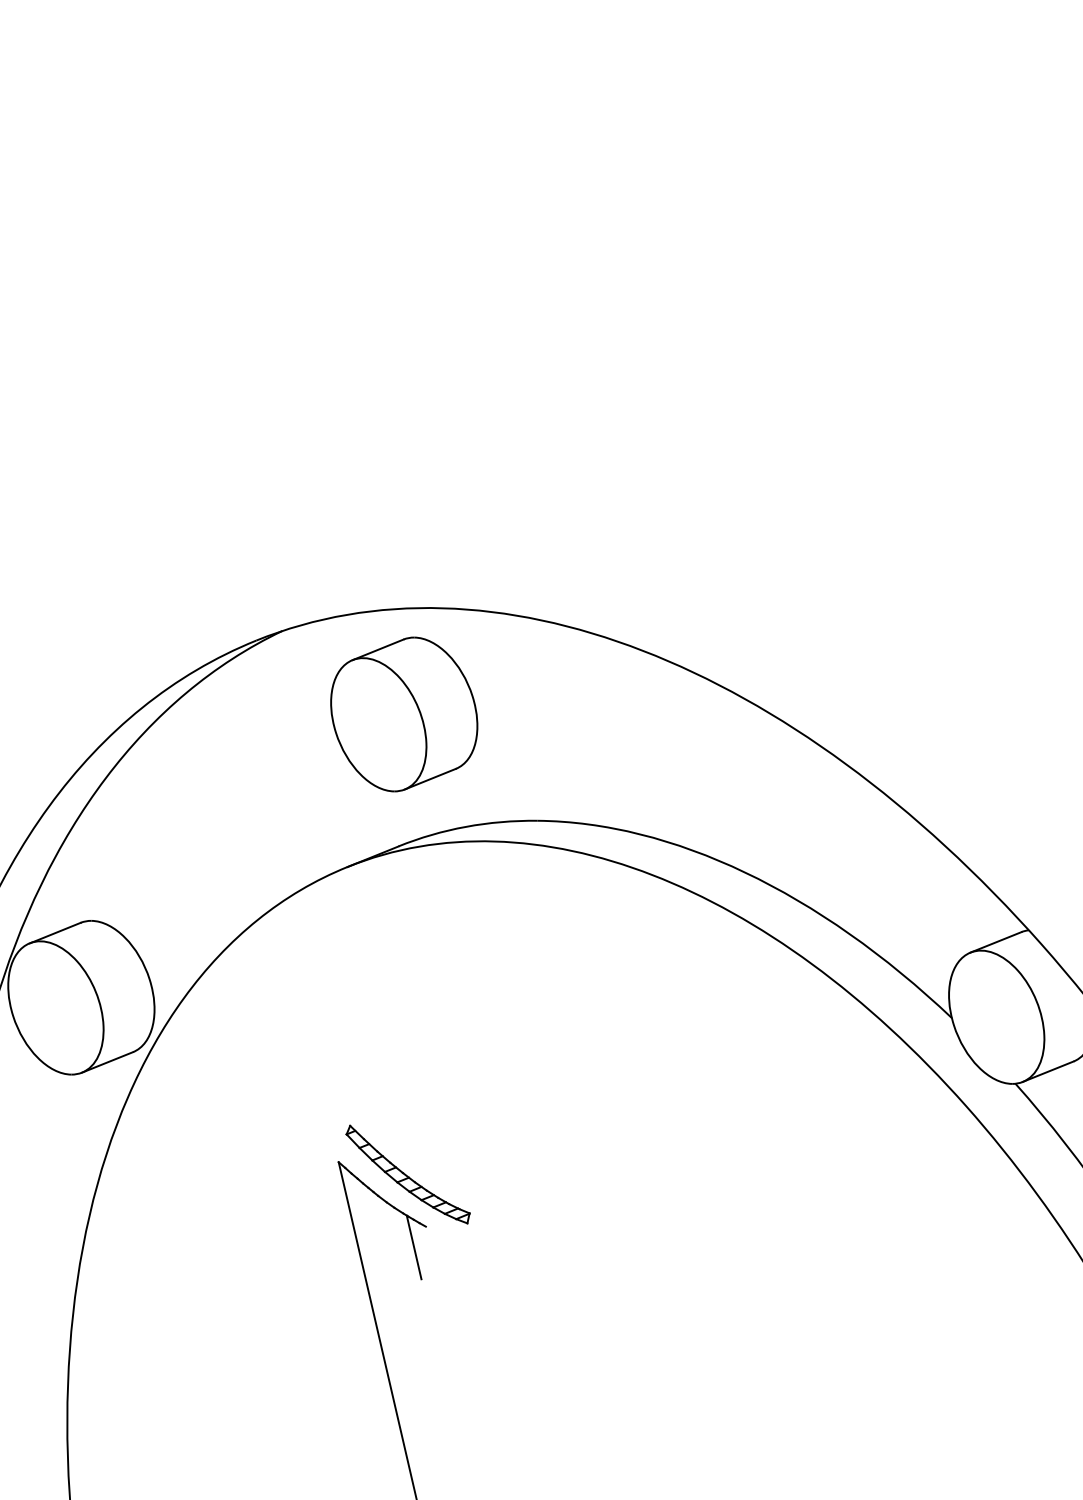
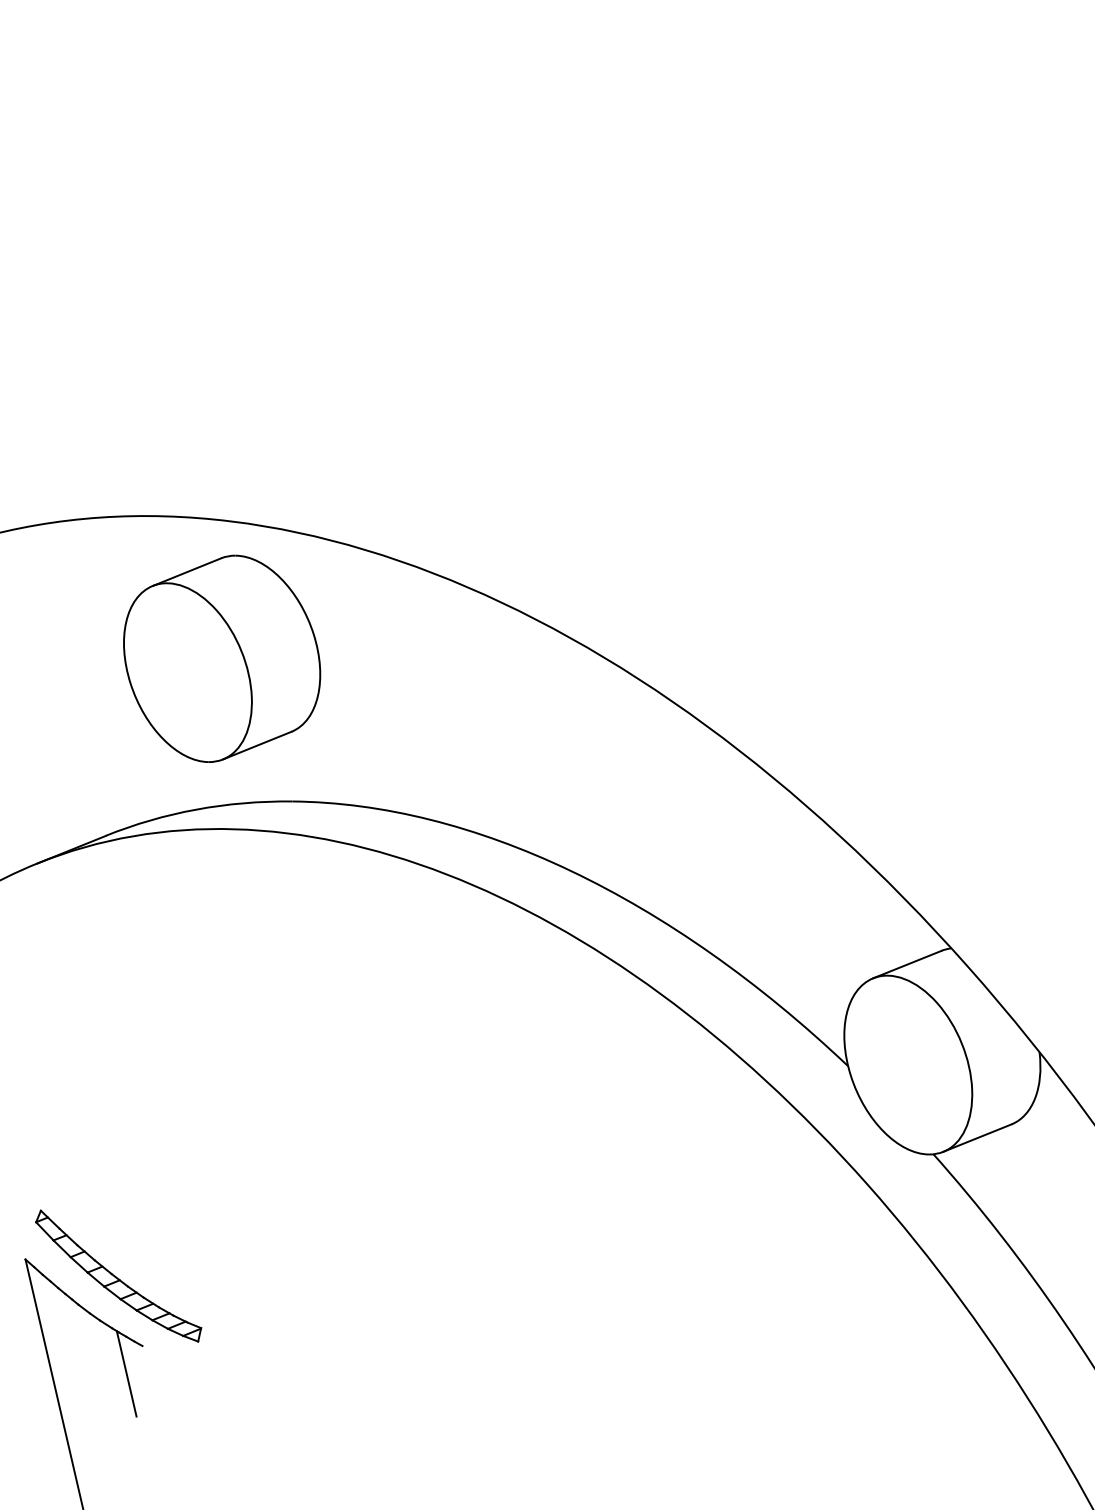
part: (404, 714) -> (222, 658), moved

